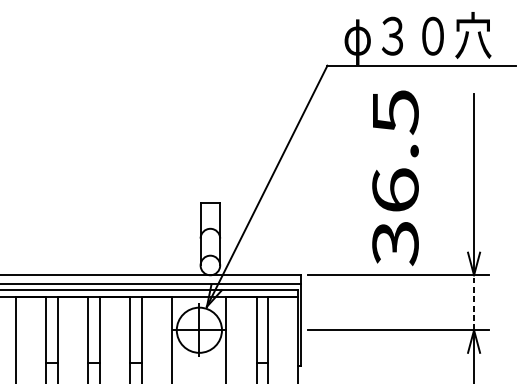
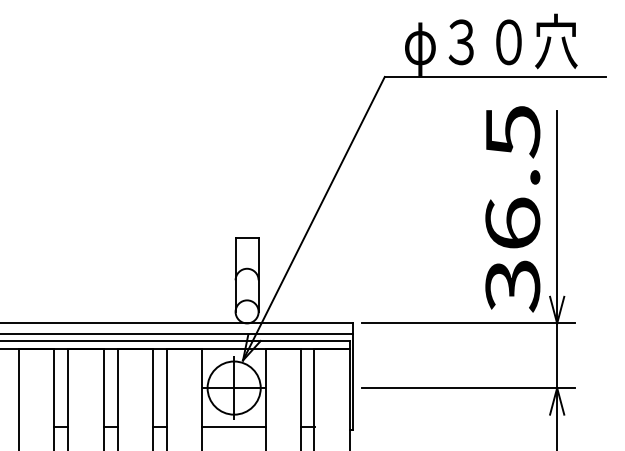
text: (395, 178) -> (512, 209), moved
line: (474, 302) -> (557, 355), dashed -> solid
line: (198, 363) -> (233, 427), added

